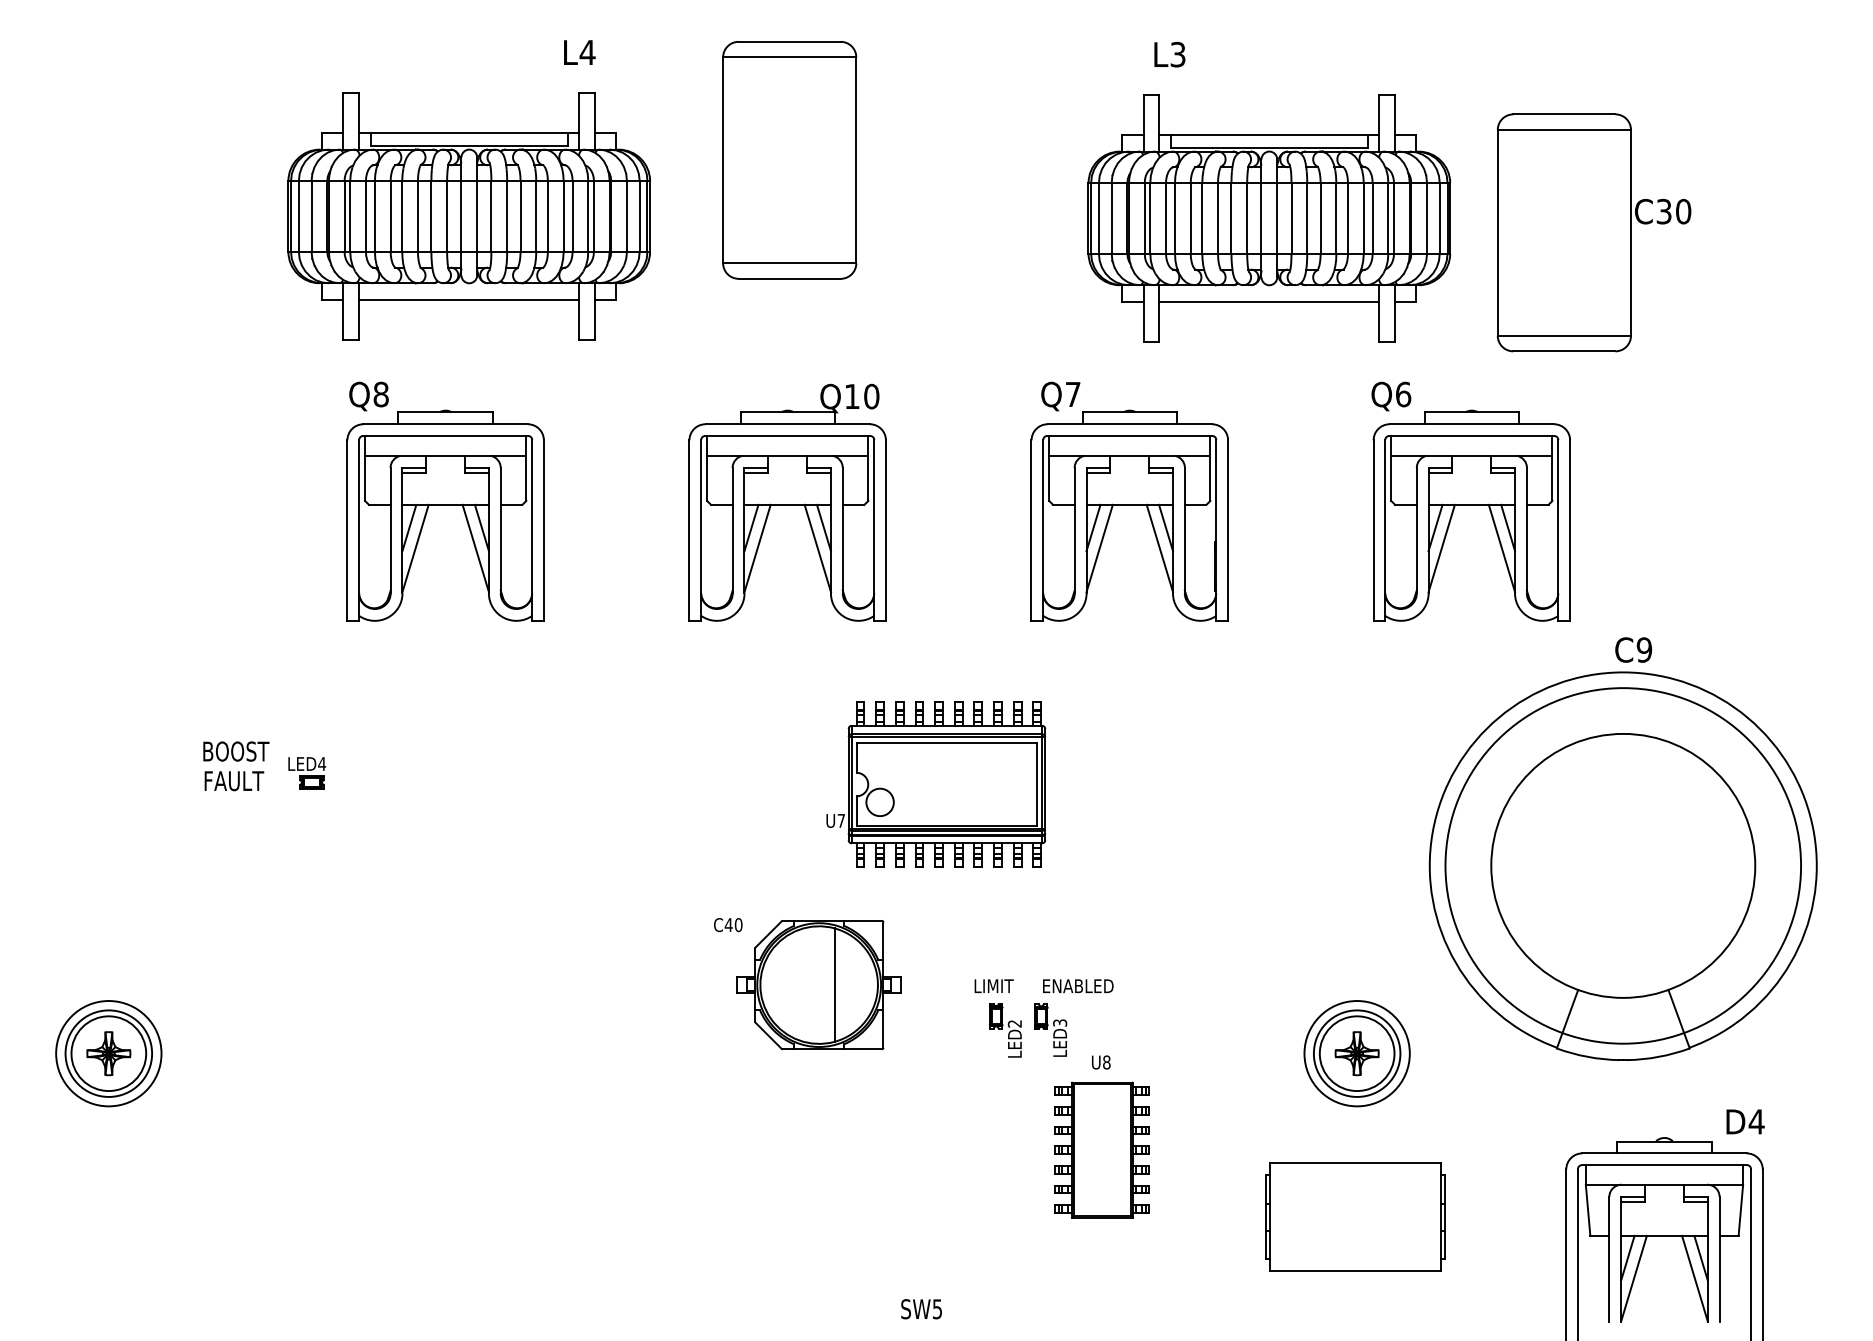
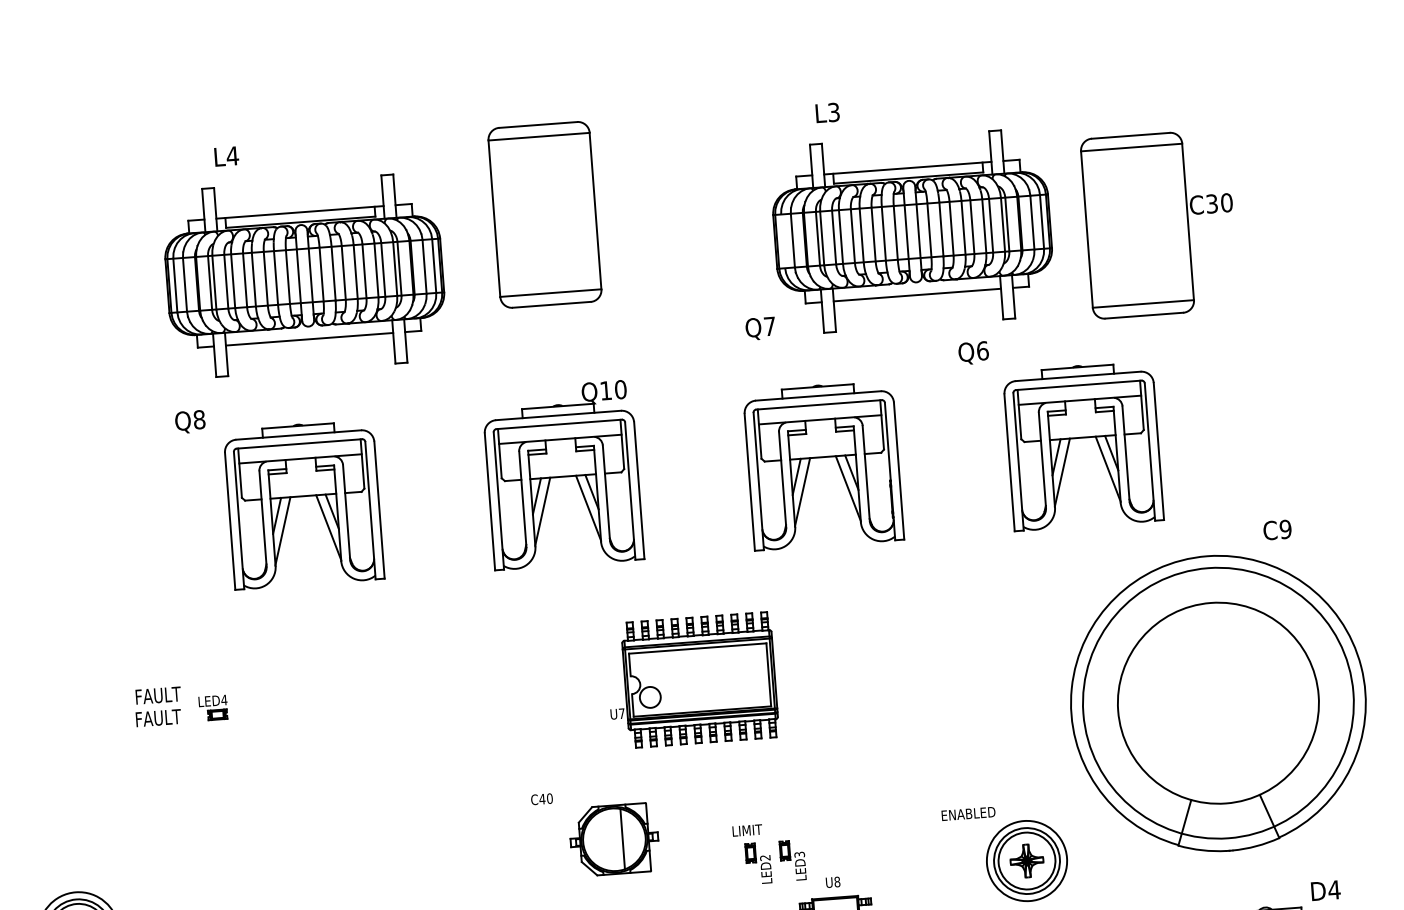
text: (579, 52) -> (226, 156), moved
line: (1098, 218) -> (782, 241), removed
text: (368, 396) -> (189, 421), moved
text: (1060, 396) -> (760, 328), moved
text: (1391, 396) -> (973, 353), moved
text: (1633, 649) -> (1277, 529), moved
text: (236, 751) -> (158, 695), BOOST -> FAULT
part: (818, 985) -> (613, 840), size x0.7
text: (1078, 985) -> (968, 813), moved

